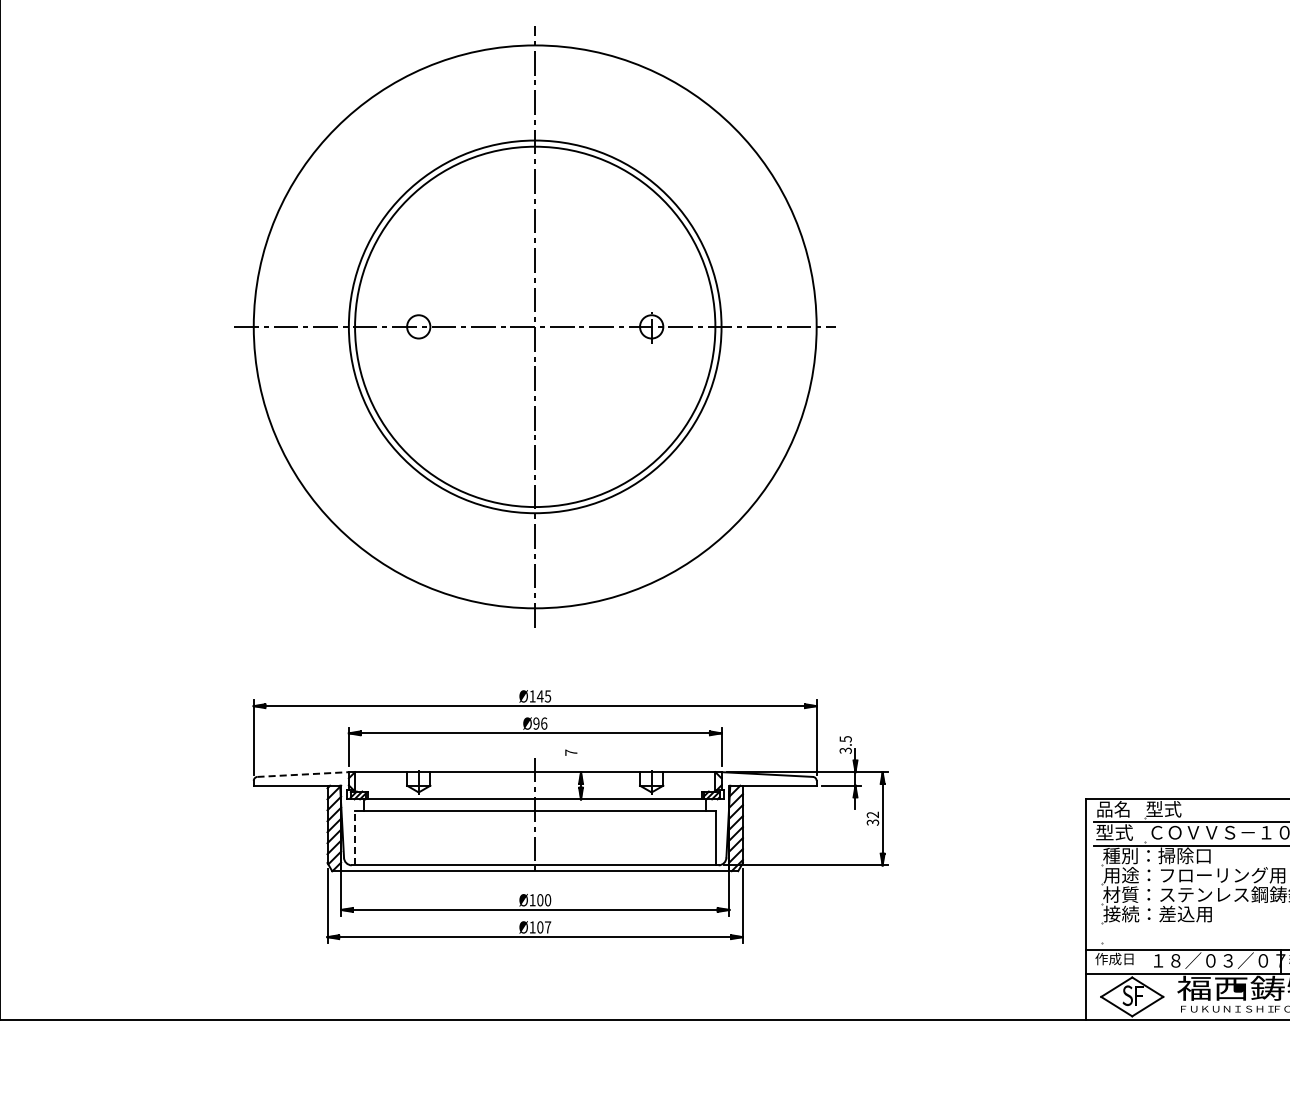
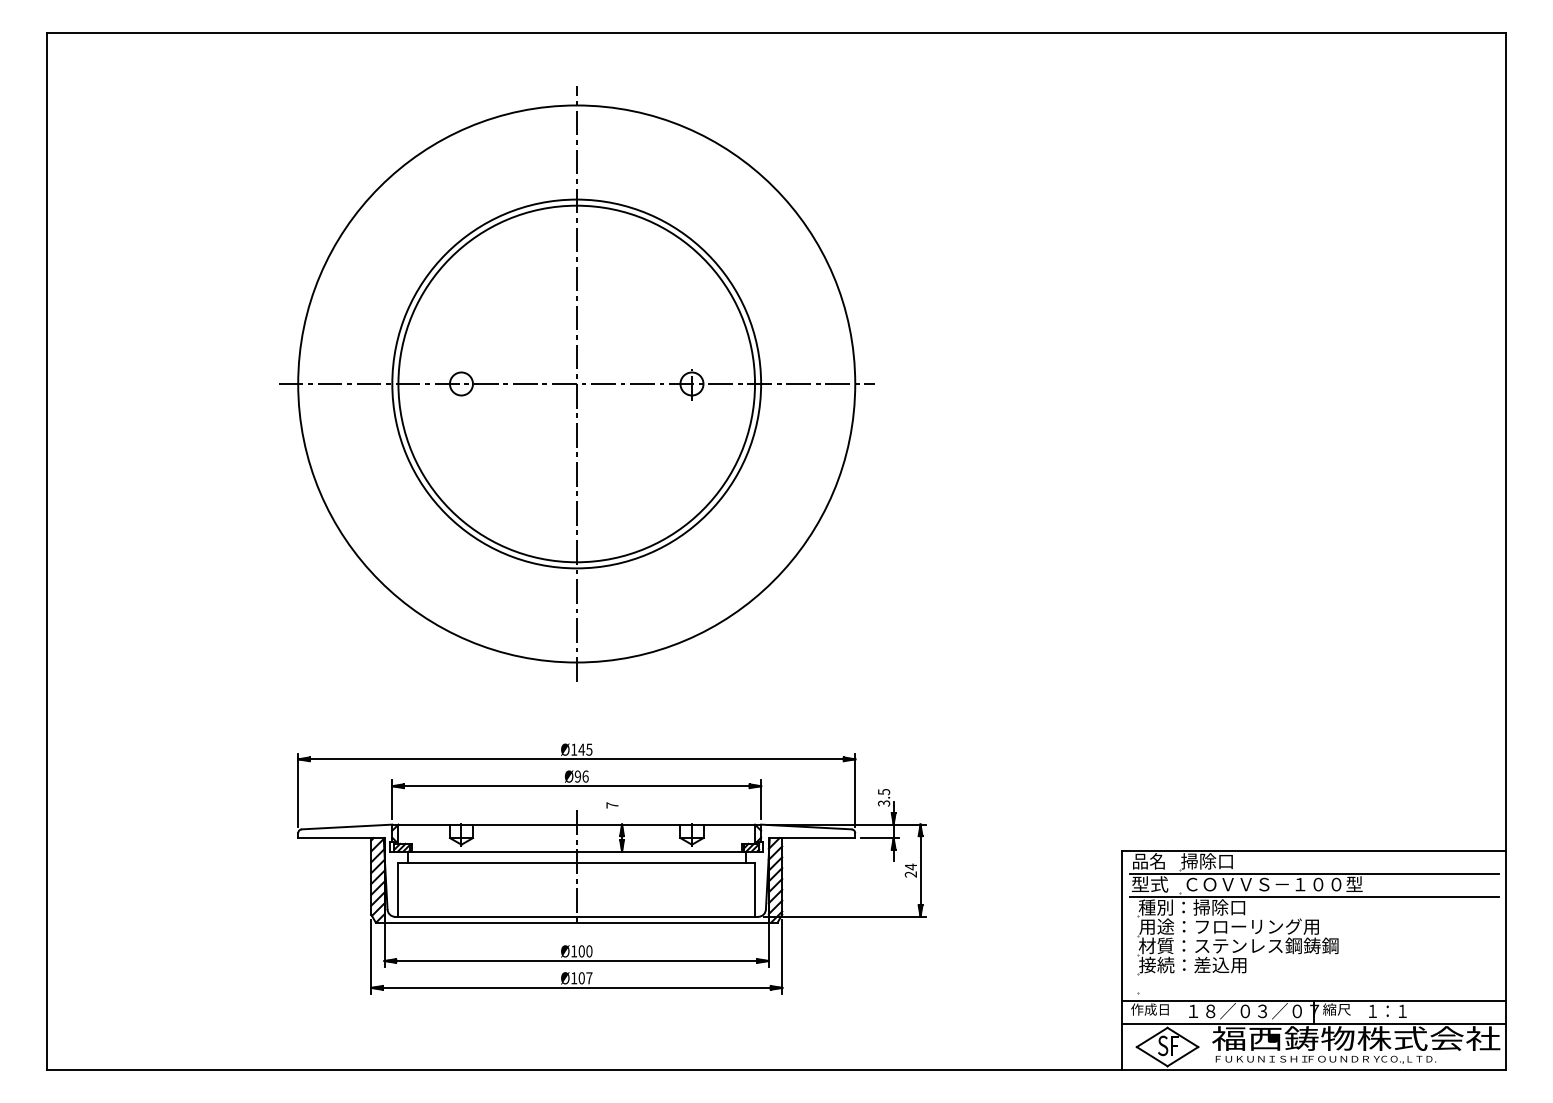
line: (303, 774) -> (347, 826), dashed -> solid
text: (1171, 809) -> (1206, 861), 型式 -> 掃除口
text: (872, 818) -> (910, 870), 32 -> 24
line: (355, 837) -> (398, 889), dashed -> solid

